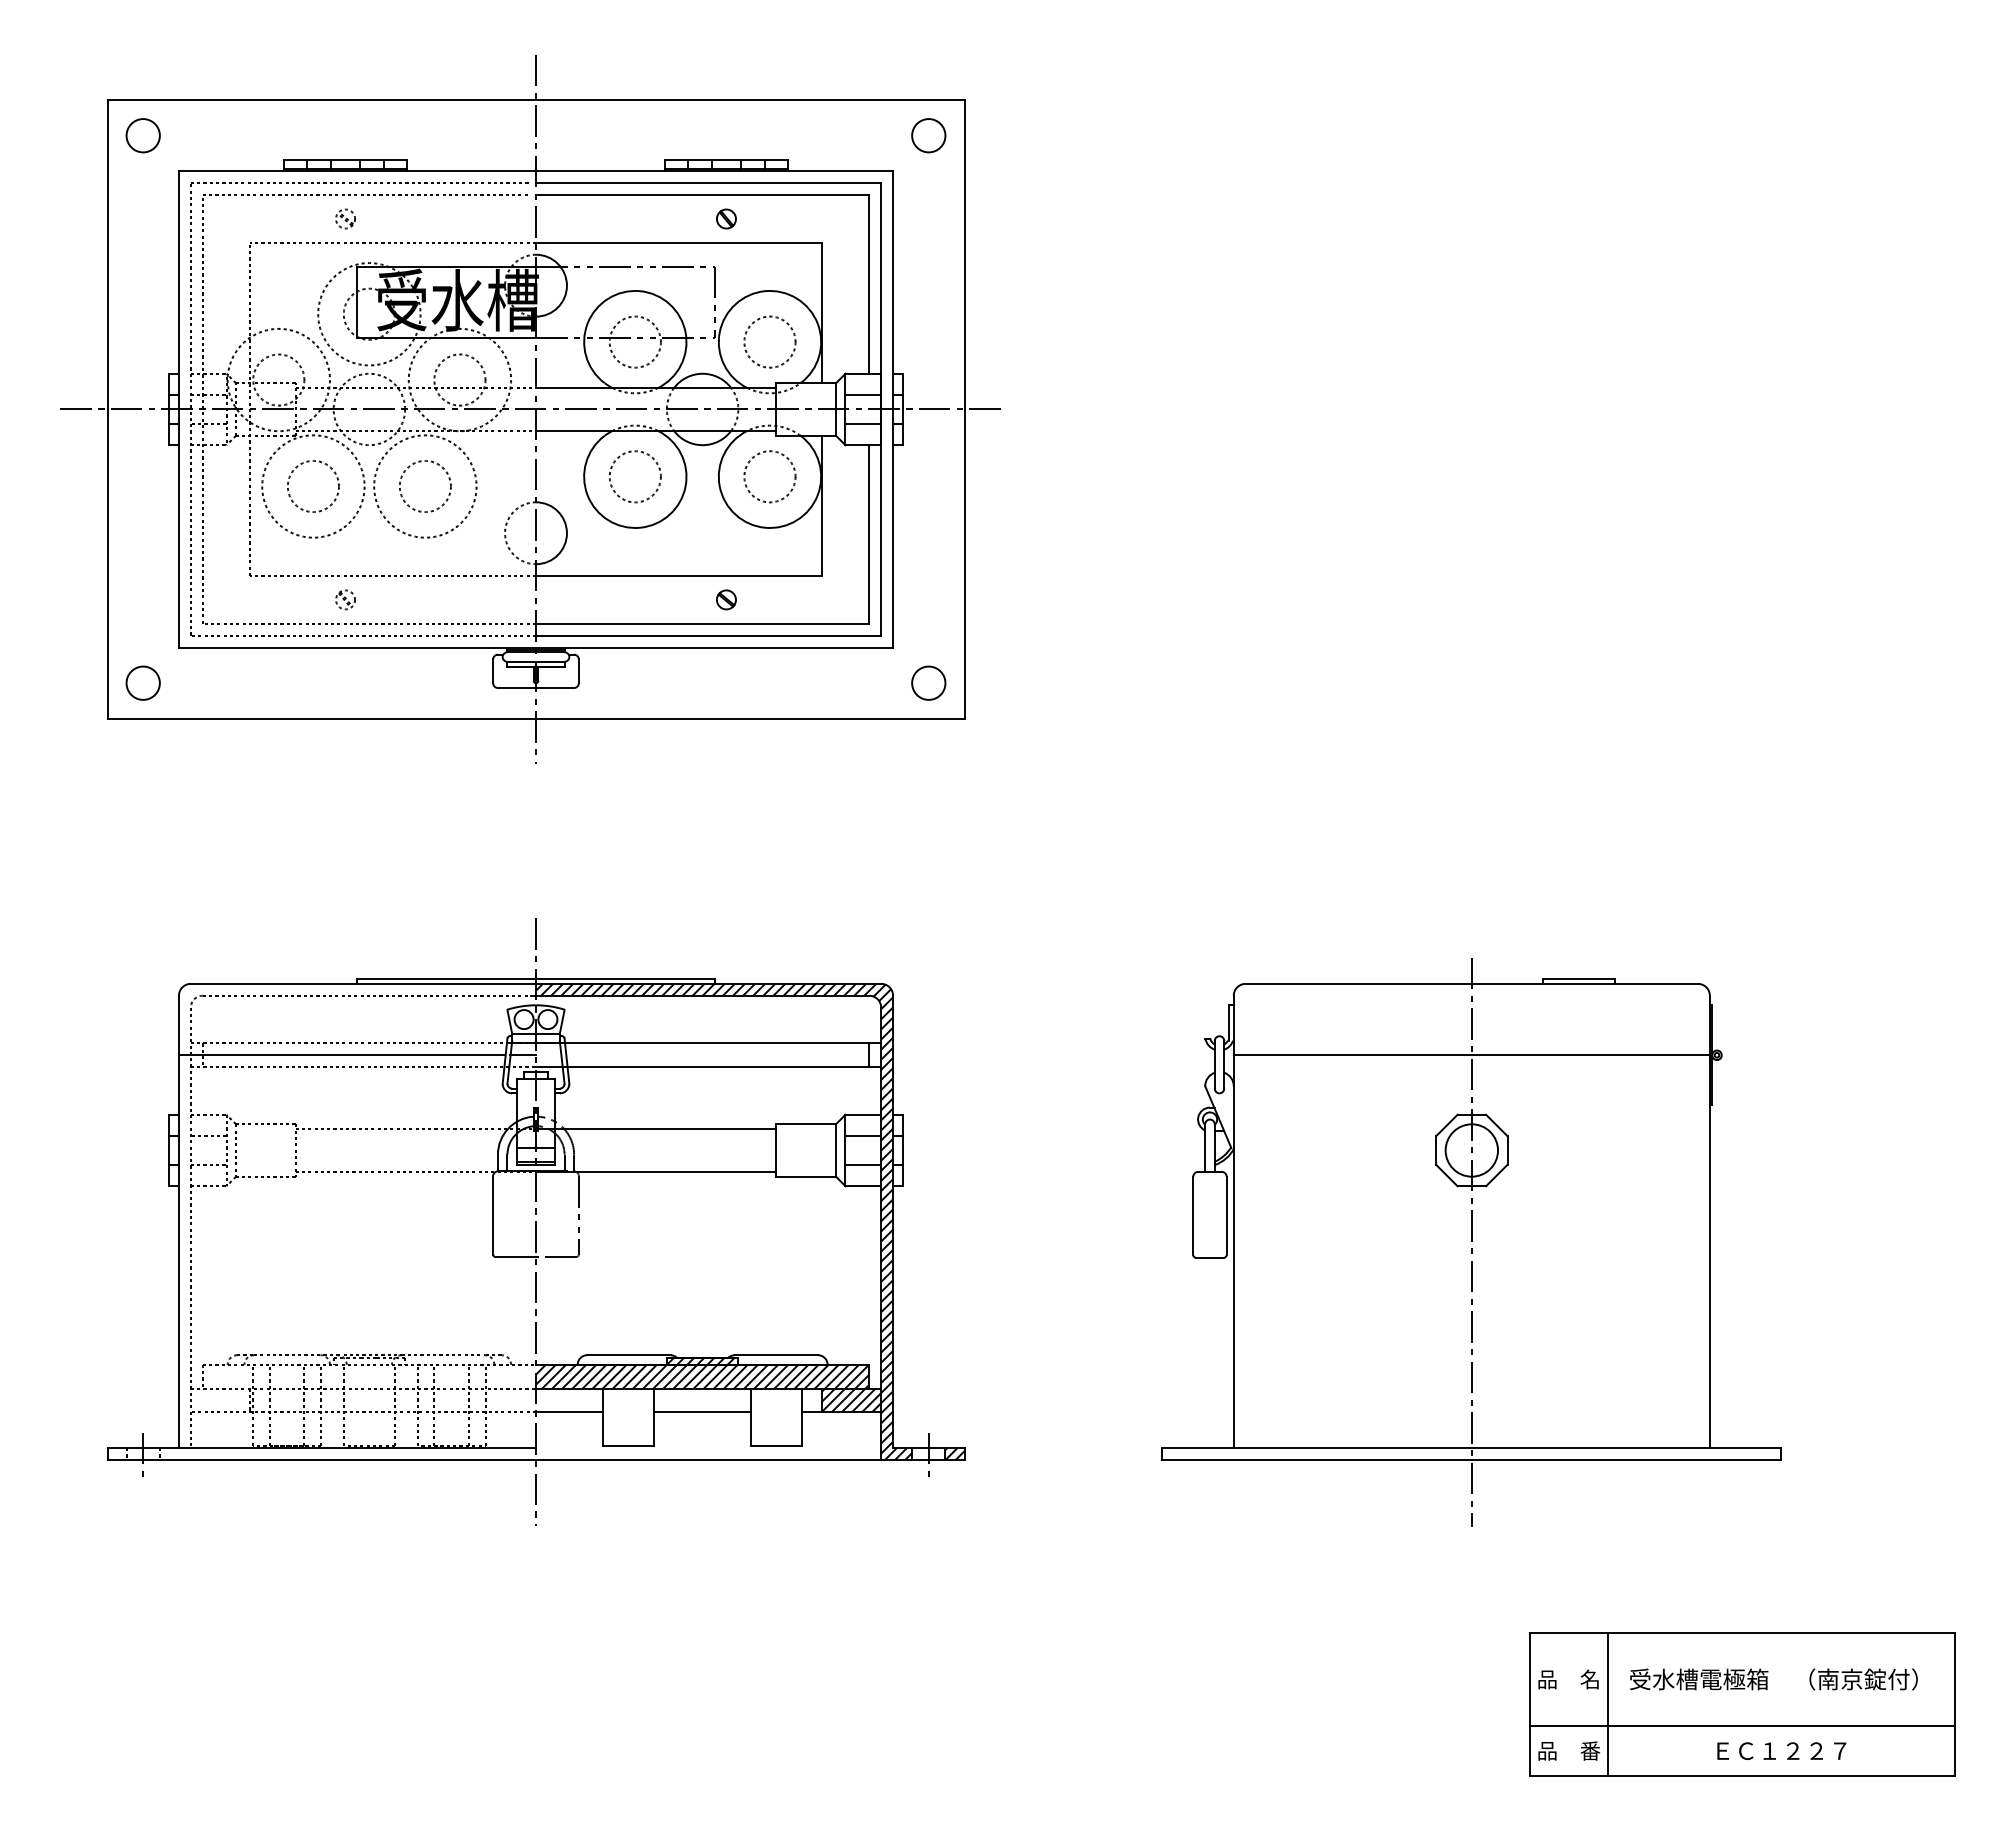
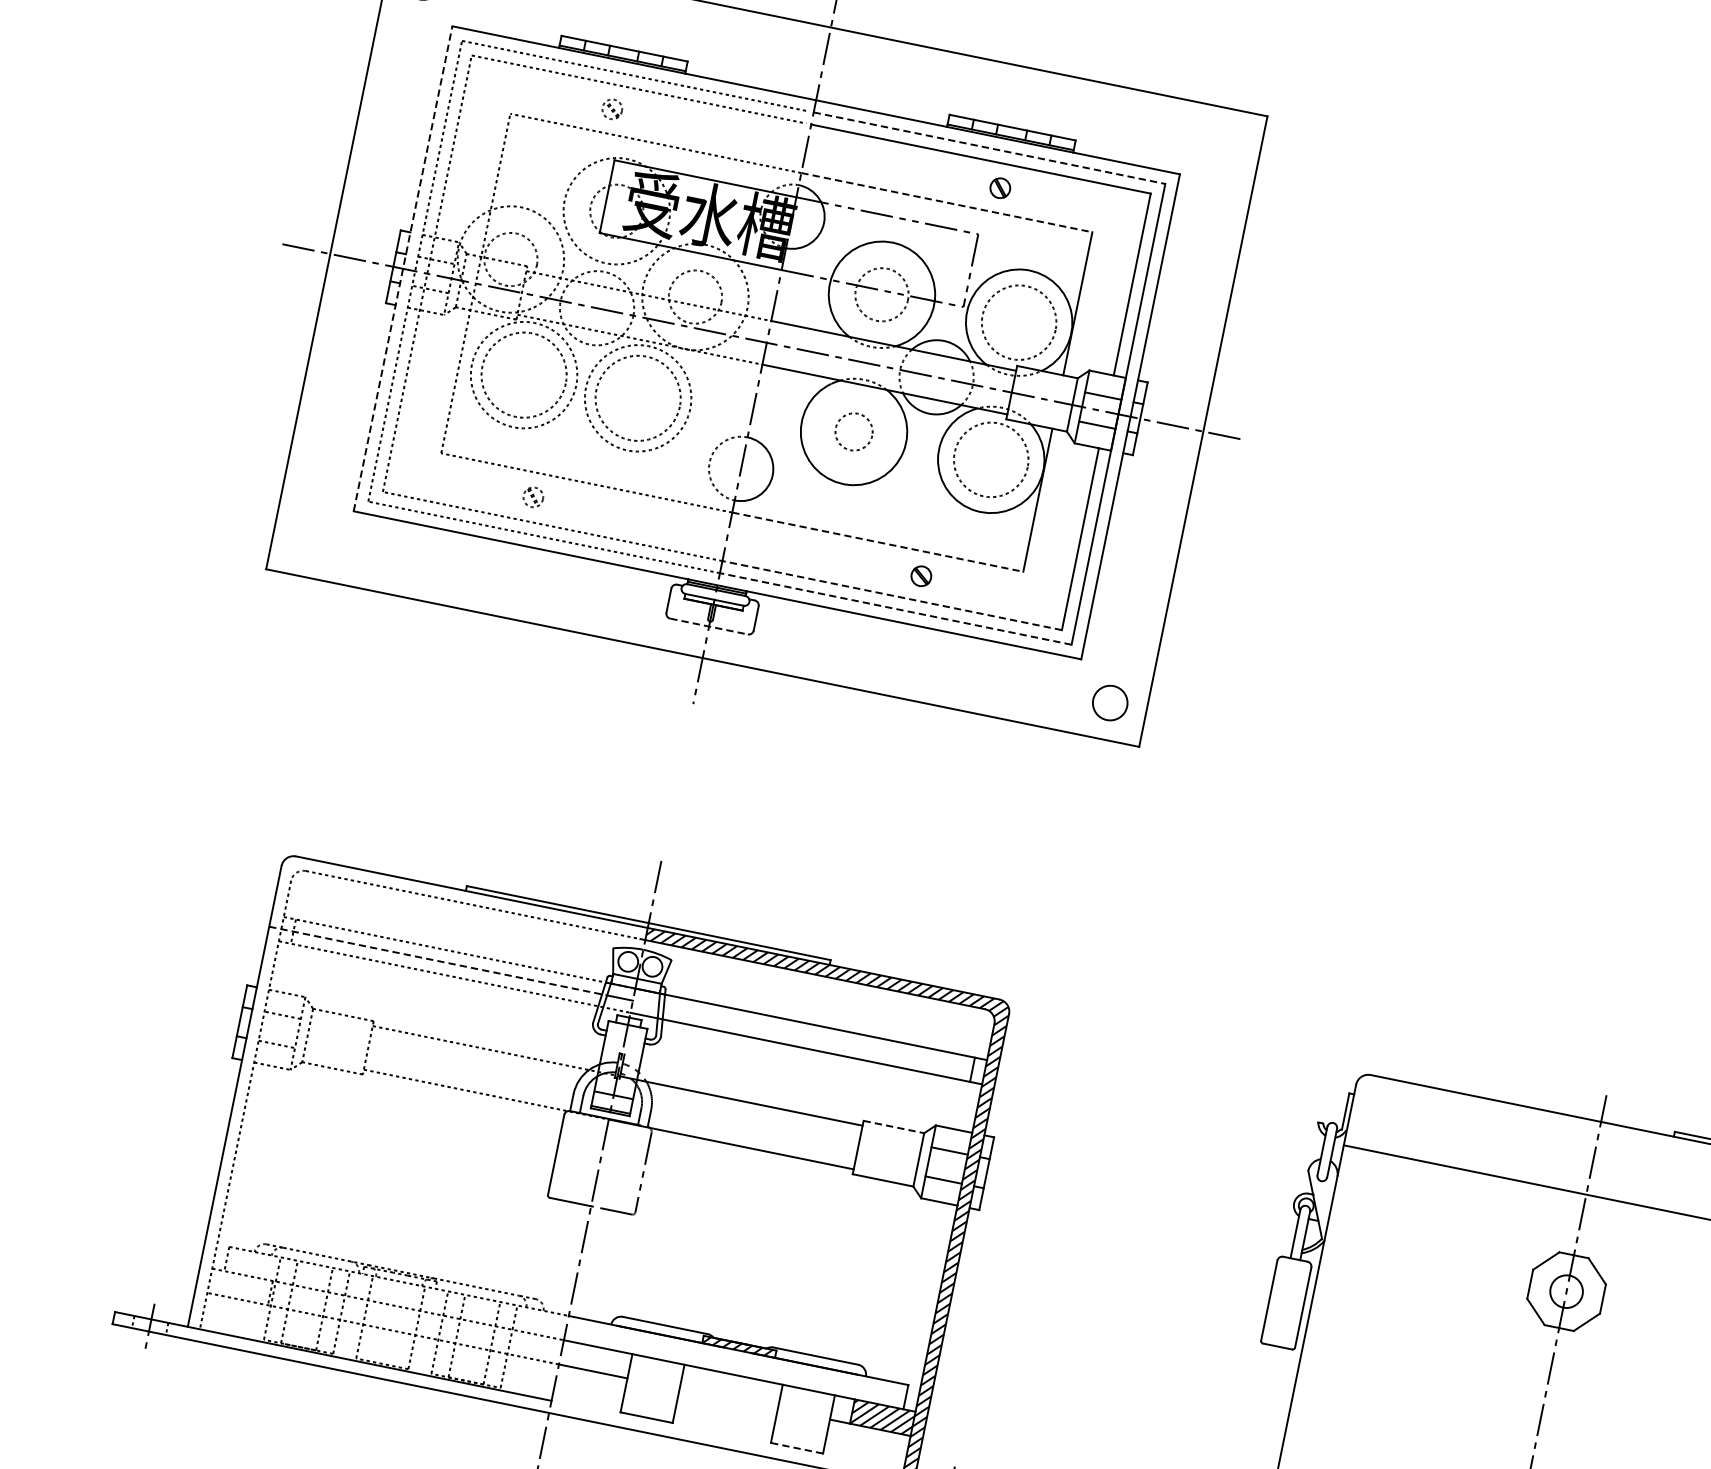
circle: (928, 135) -> (1223, 145), removed
line: (708, 183) -> (989, 148), solid -> dashed
line: (678, 242) -> (946, 202), solid -> dashed
circle: (769, 341) -> (1018, 321), size x1.4
line: (178, 408) -> (402, 267), solid -> dashed
circle: (634, 476) -> (853, 431), size x0.7
circle: (769, 476) -> (990, 459), size x1.4
circle: (313, 486) -> (524, 375), size x1.6
circle: (424, 486) -> (637, 398), size x1.6
line: (678, 576) -> (877, 542), solid -> dashed
line: (702, 623) -> (892, 595), solid -> dashed
line: (708, 635) -> (895, 608), solid -> dashed
circle: (142, 682) -> (309, 539), removed
line: (536, 688) -> (709, 627), solid -> dashed
line: (342, 1055) -> (435, 960), solid -> dashed
line: (806, 1124) -> (894, 1127), solid -> dashed
circle: (1471, 1150) -> (1566, 1291), size x0.6
hatch: (702, 1376) -> (736, 1362), removed
line: (702, 1412) -> (728, 1399), removed
line: (776, 1445) -> (797, 1448), solid -> dashed

